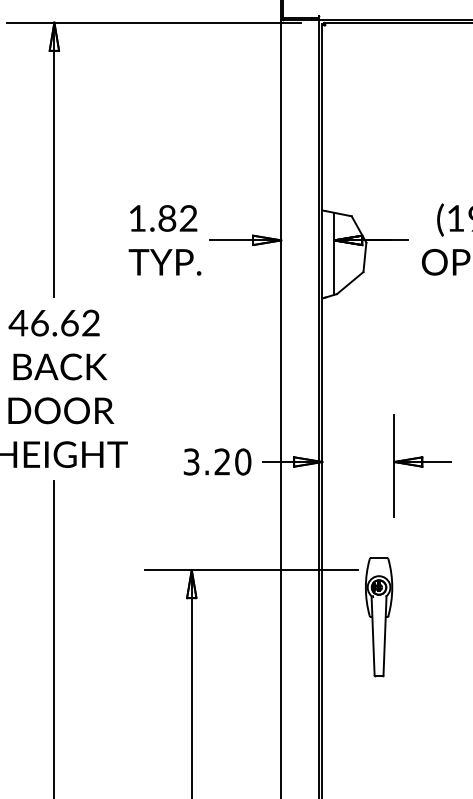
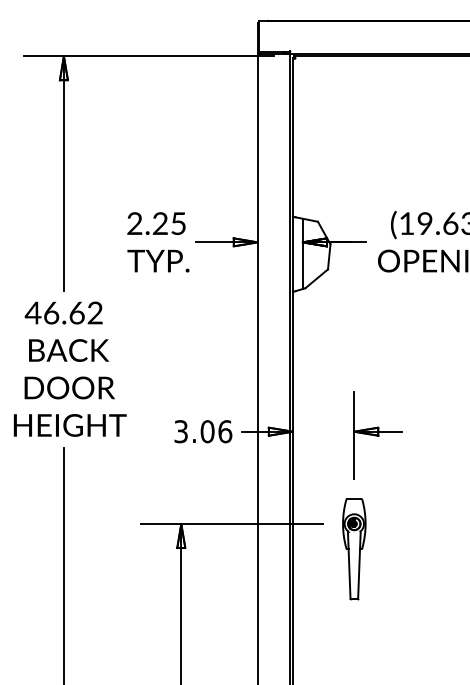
text: (162, 218) -> (156, 223), 1.82 -> 2.25
text: (232, 461) -> (216, 431), 3.20 -> 3.06
part: (379, 617) -> (354, 549), moved

